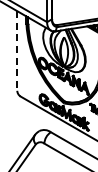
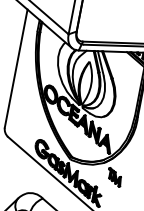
line: (17, 51) -> (16, 69), dashed -> solid

